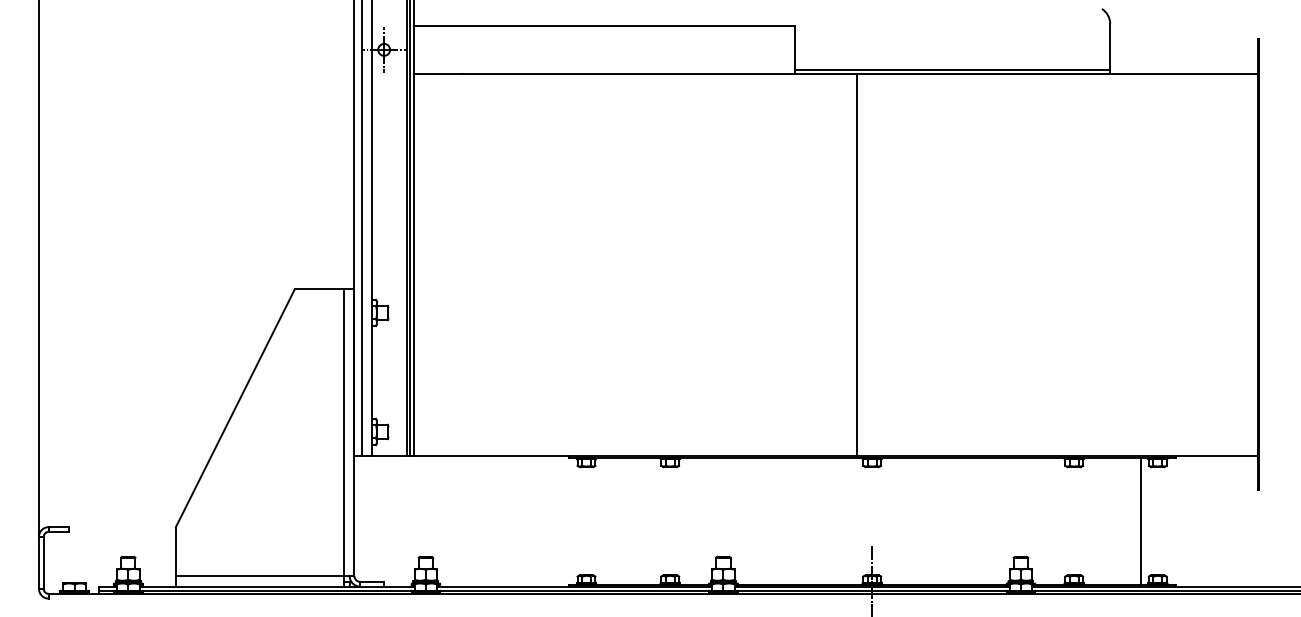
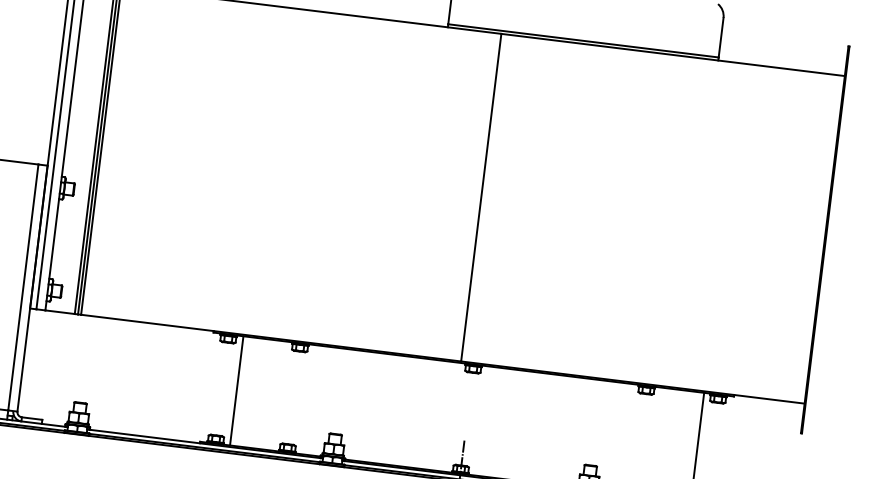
line: (603, 520) -> (236, 390), added

